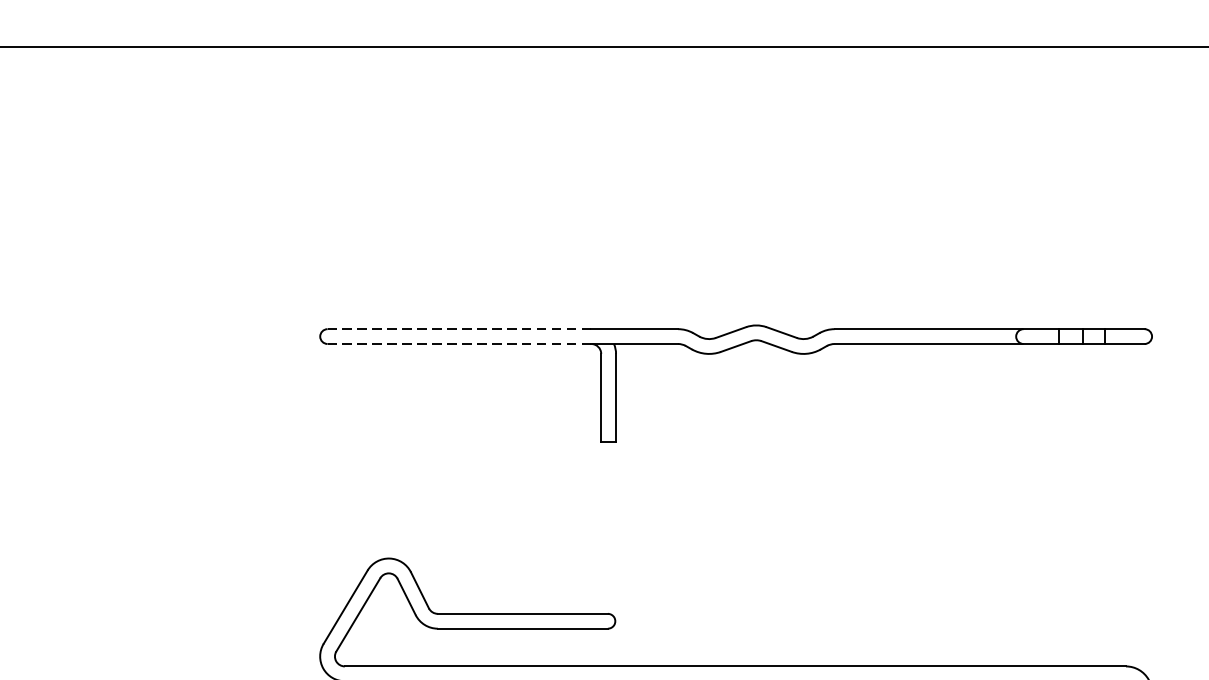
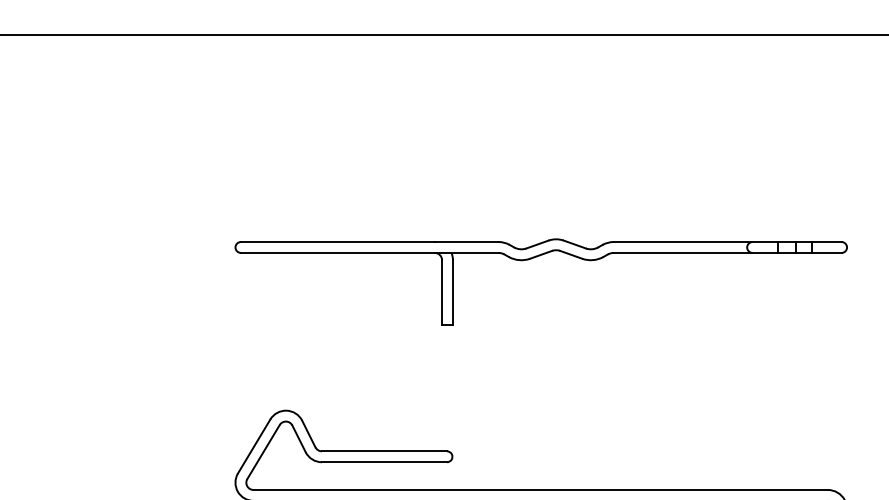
line: (458, 329) -> (337, 242), dashed -> solid
line: (458, 343) -> (337, 252), dashed -> solid

